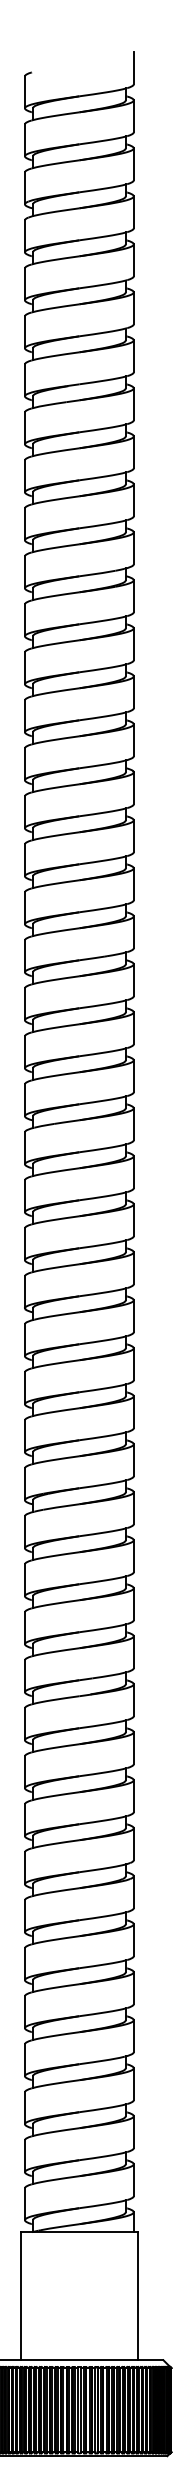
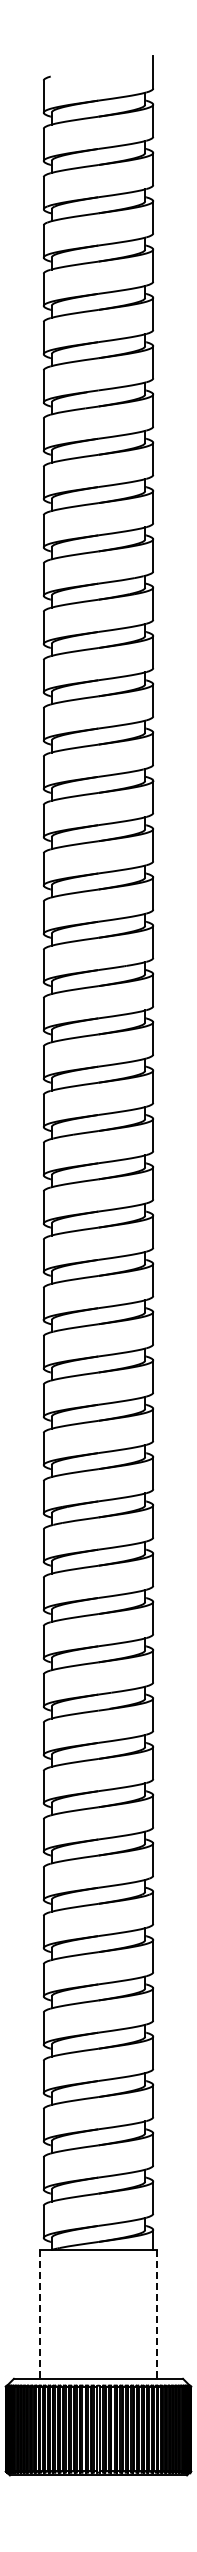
line: (20, 2296) -> (39, 2314), solid -> dashed
line: (138, 2296) -> (157, 2314), solid -> dashed

